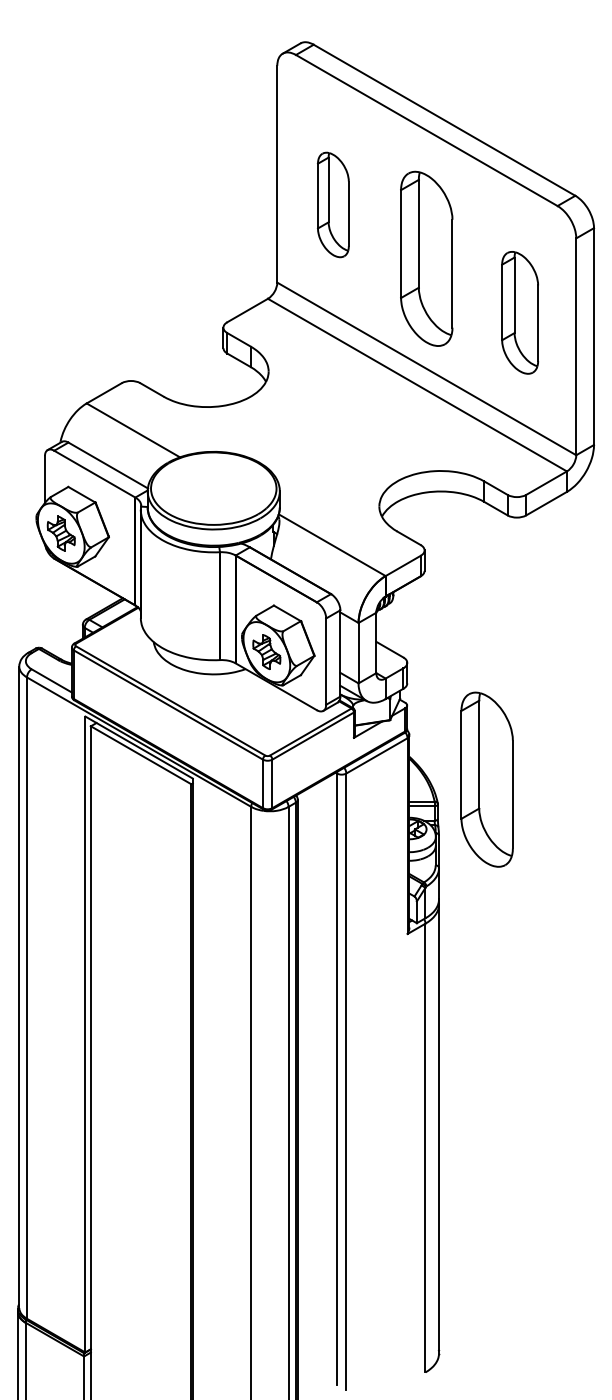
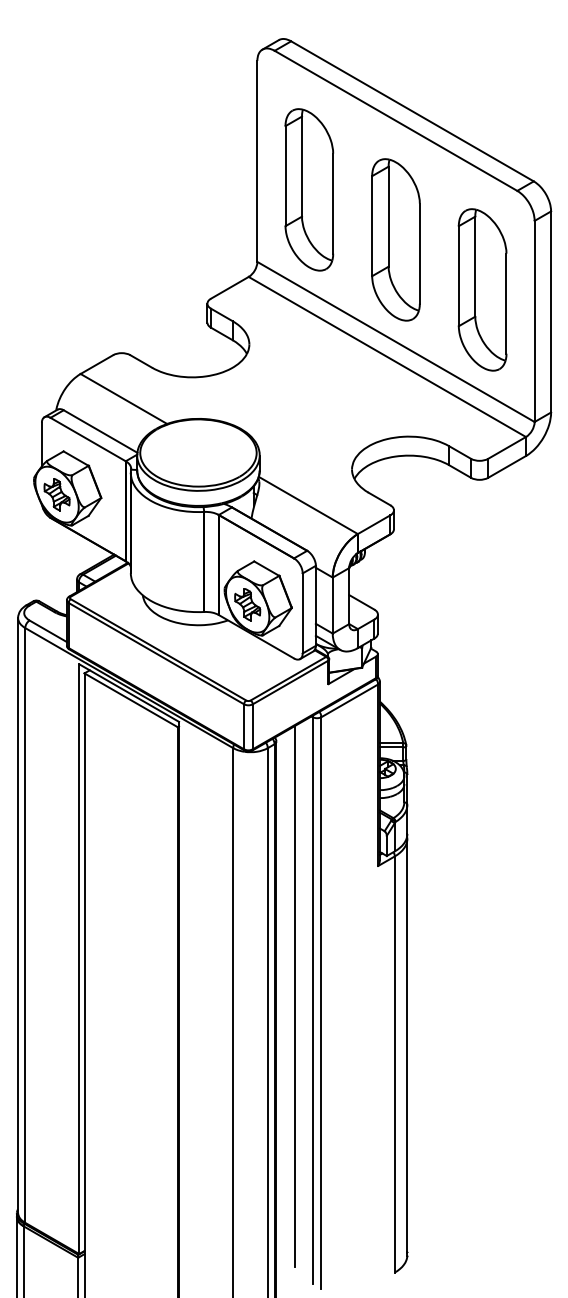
part: (333, 204) -> (309, 189), size x1.67
part: (520, 312) -> (482, 289), size x1.43
part: (486, 779) -> (451, 722), removed
line: (317, 1074) -> (294, 996), added

